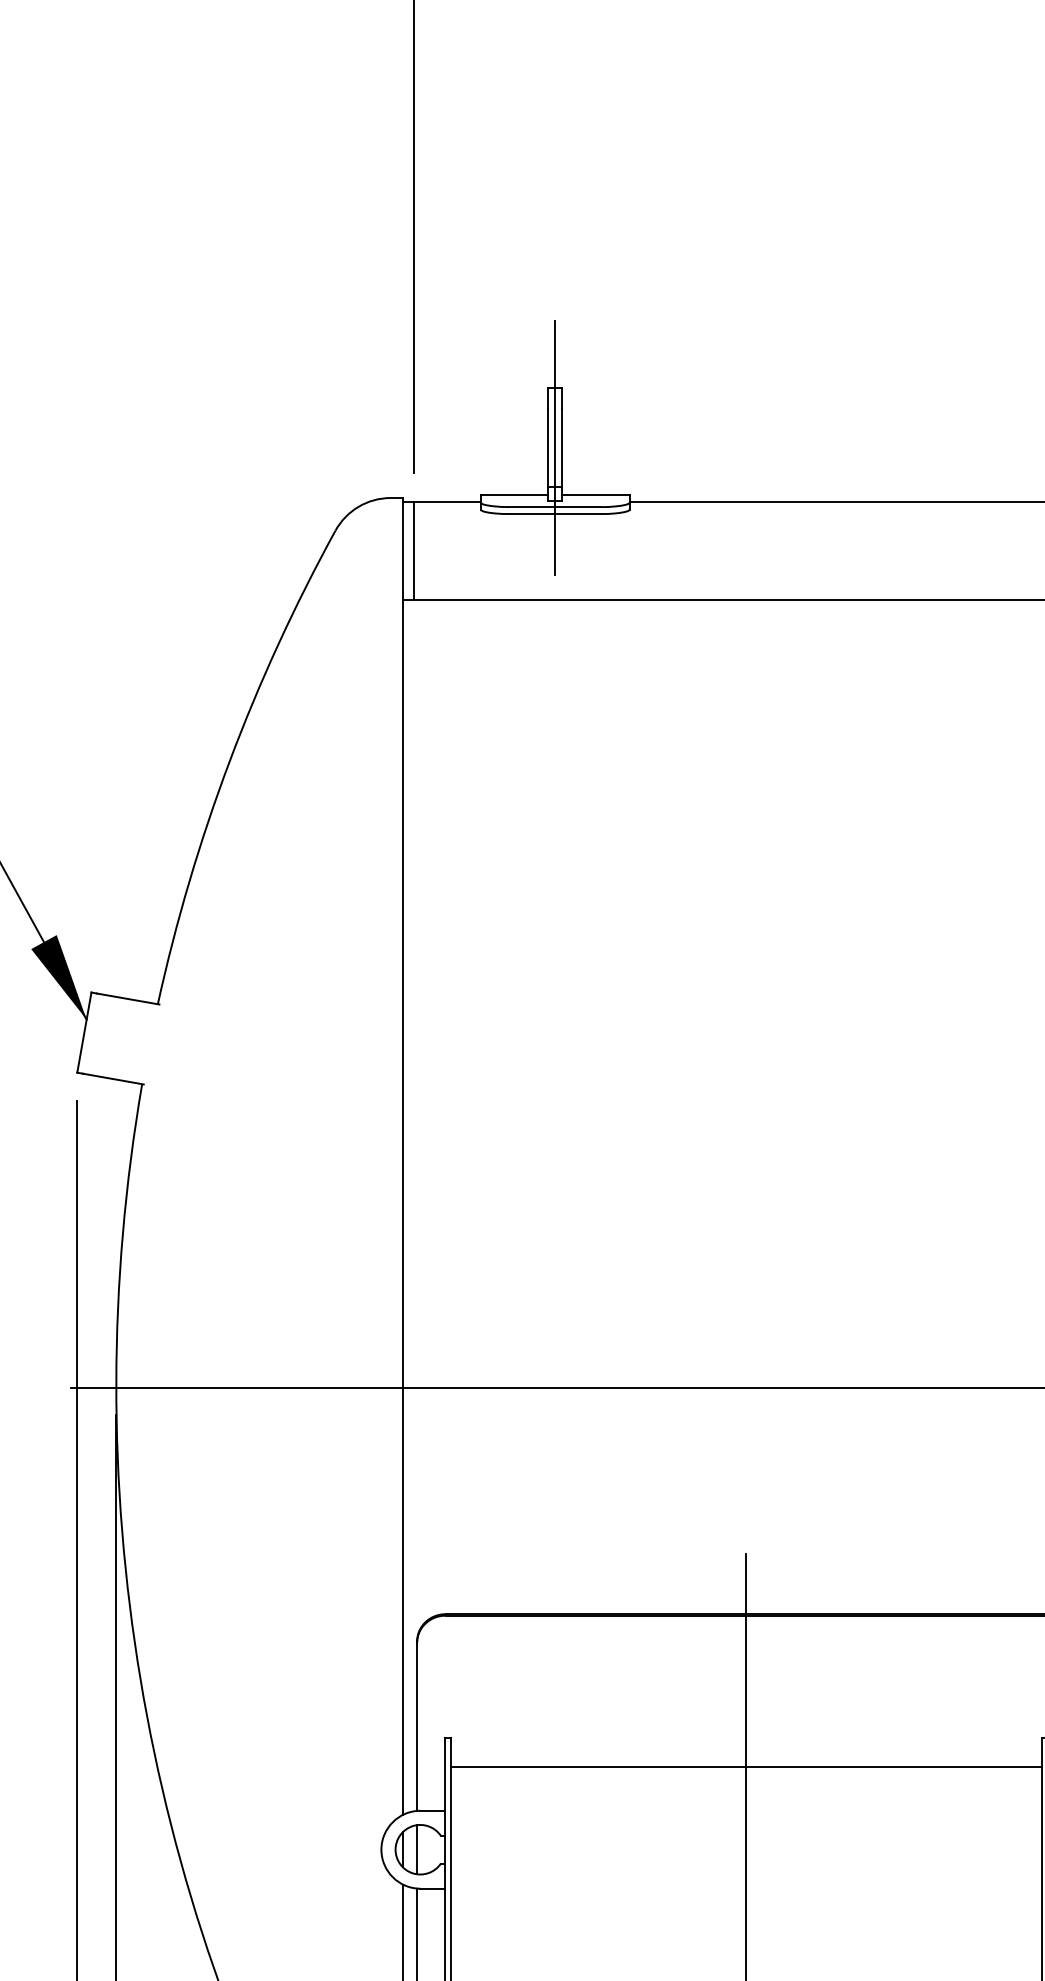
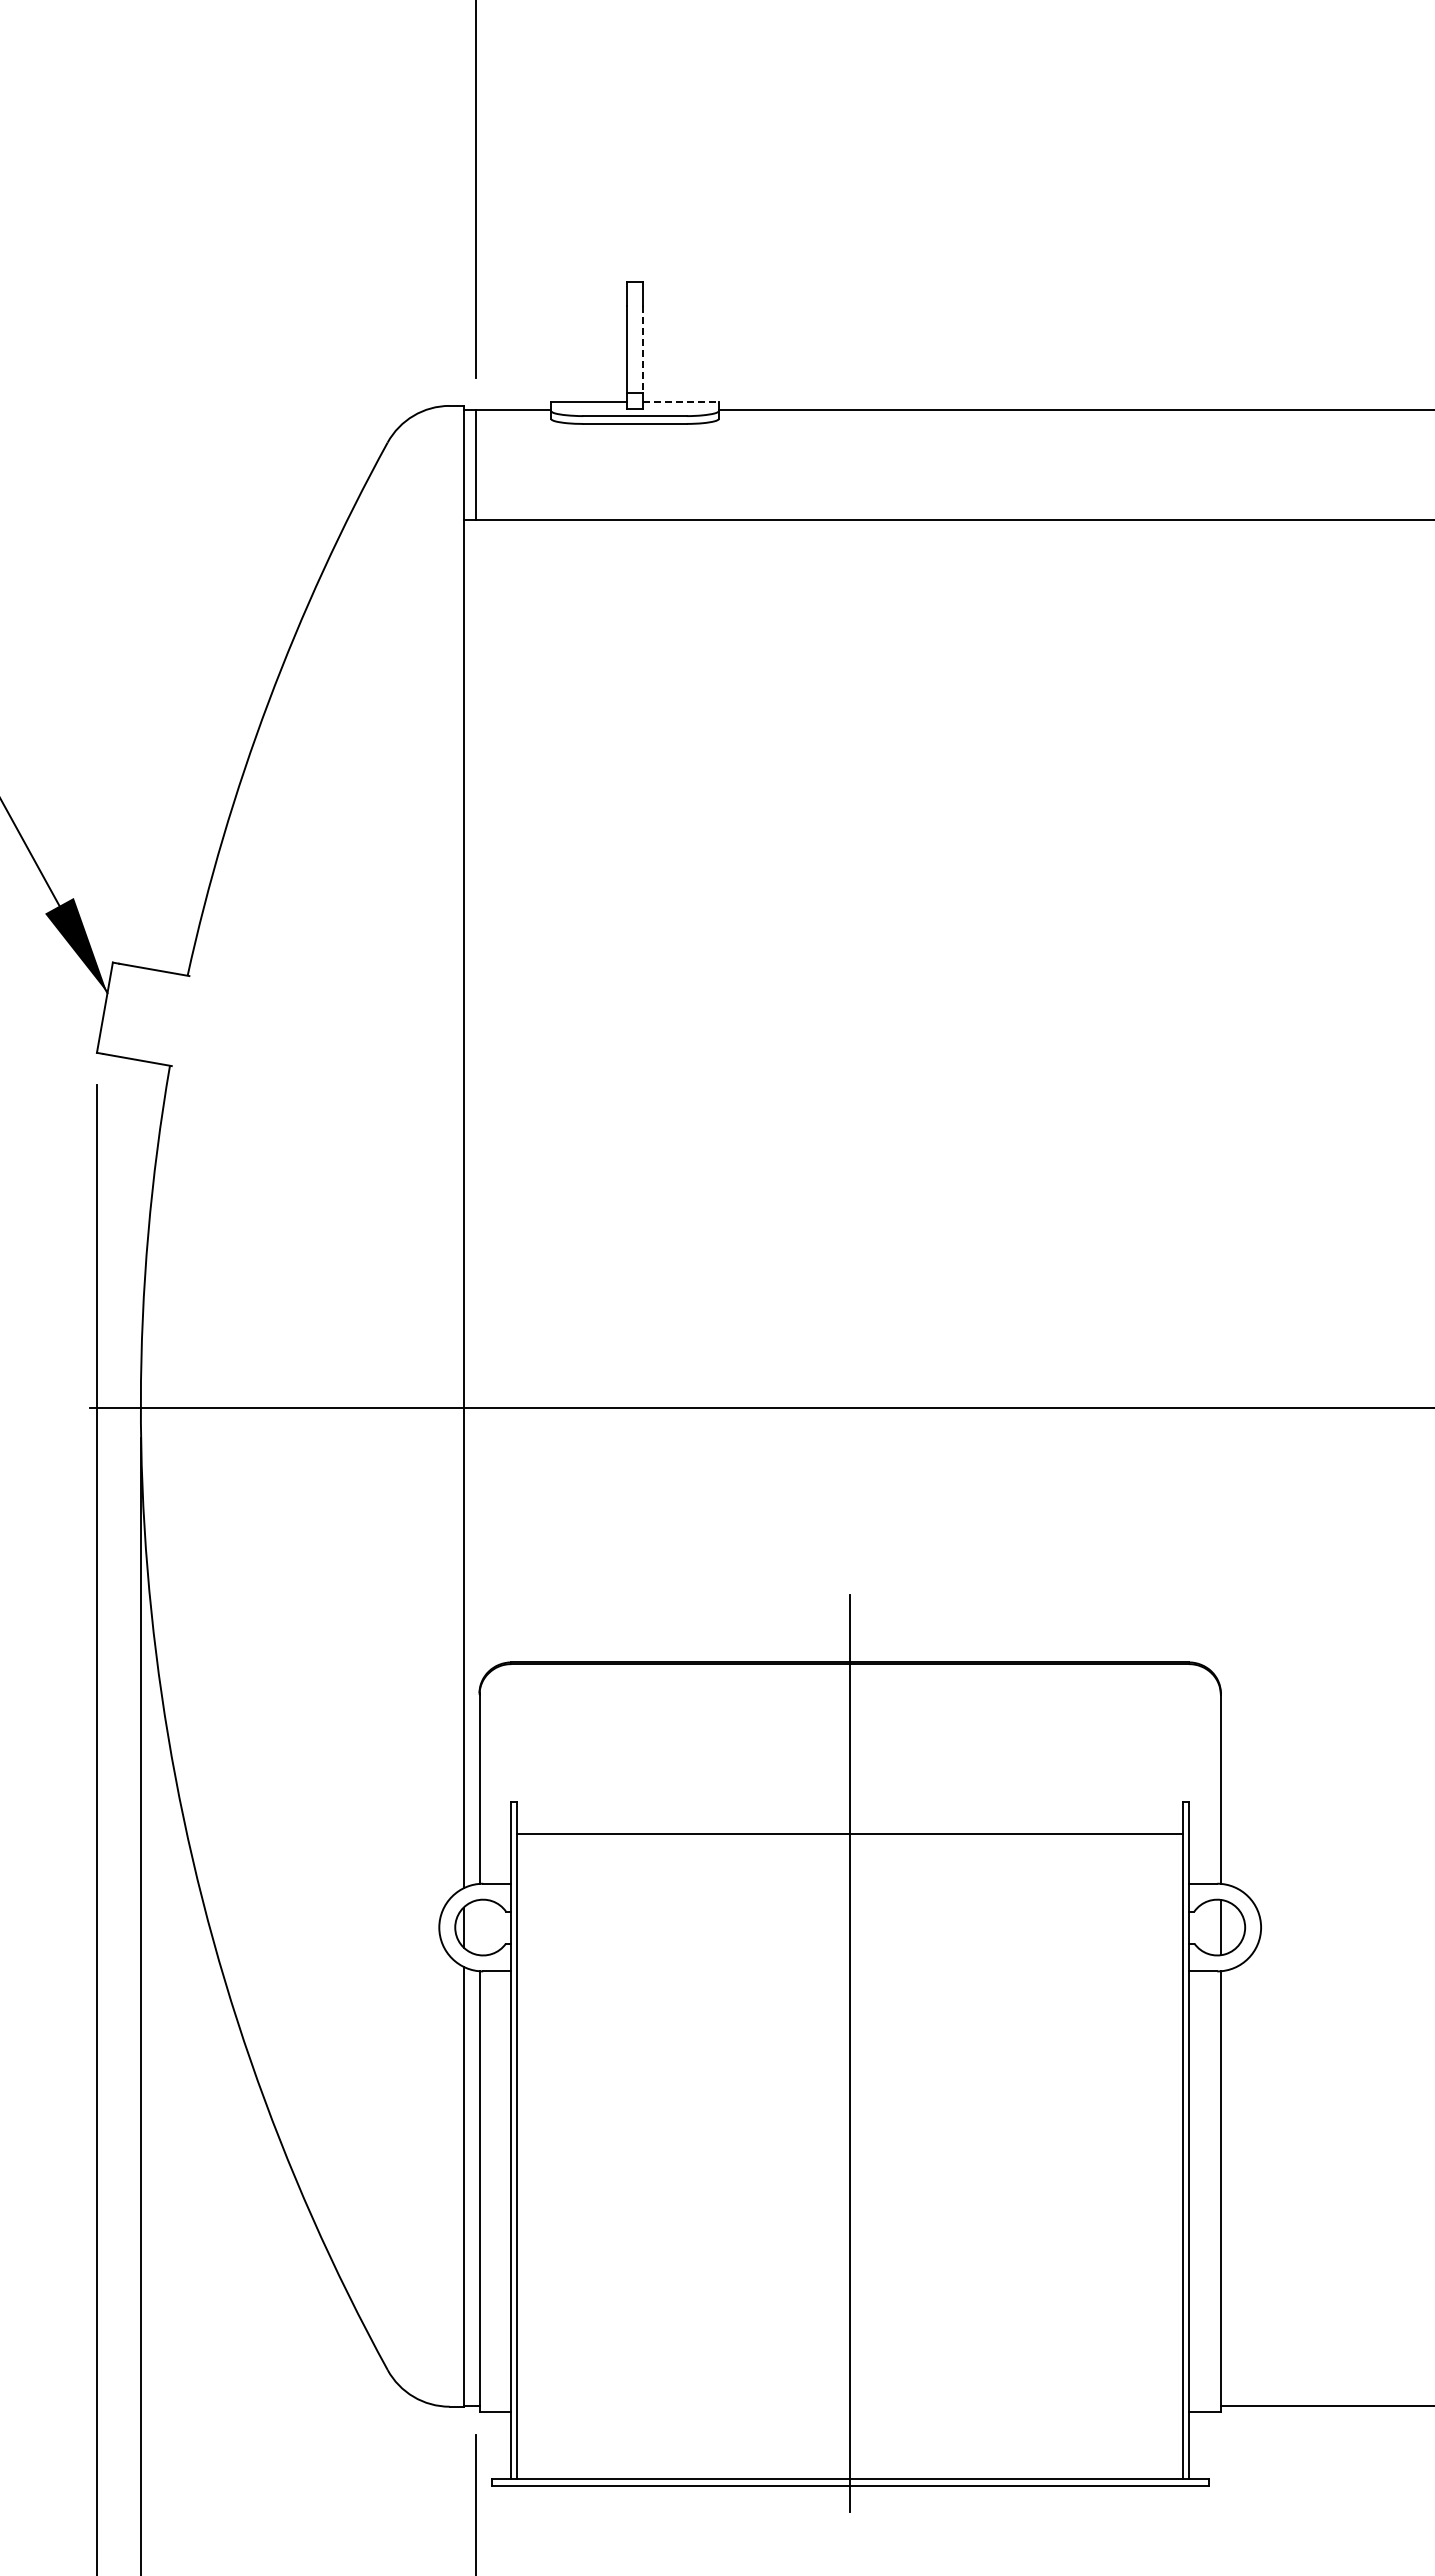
line: (555, 447) -> (635, 349), removed
line: (561, 447) -> (642, 349), solid -> dashed
line: (595, 494) -> (680, 401), solid -> dashed
line: (417, 1849) -> (479, 1927), removed

